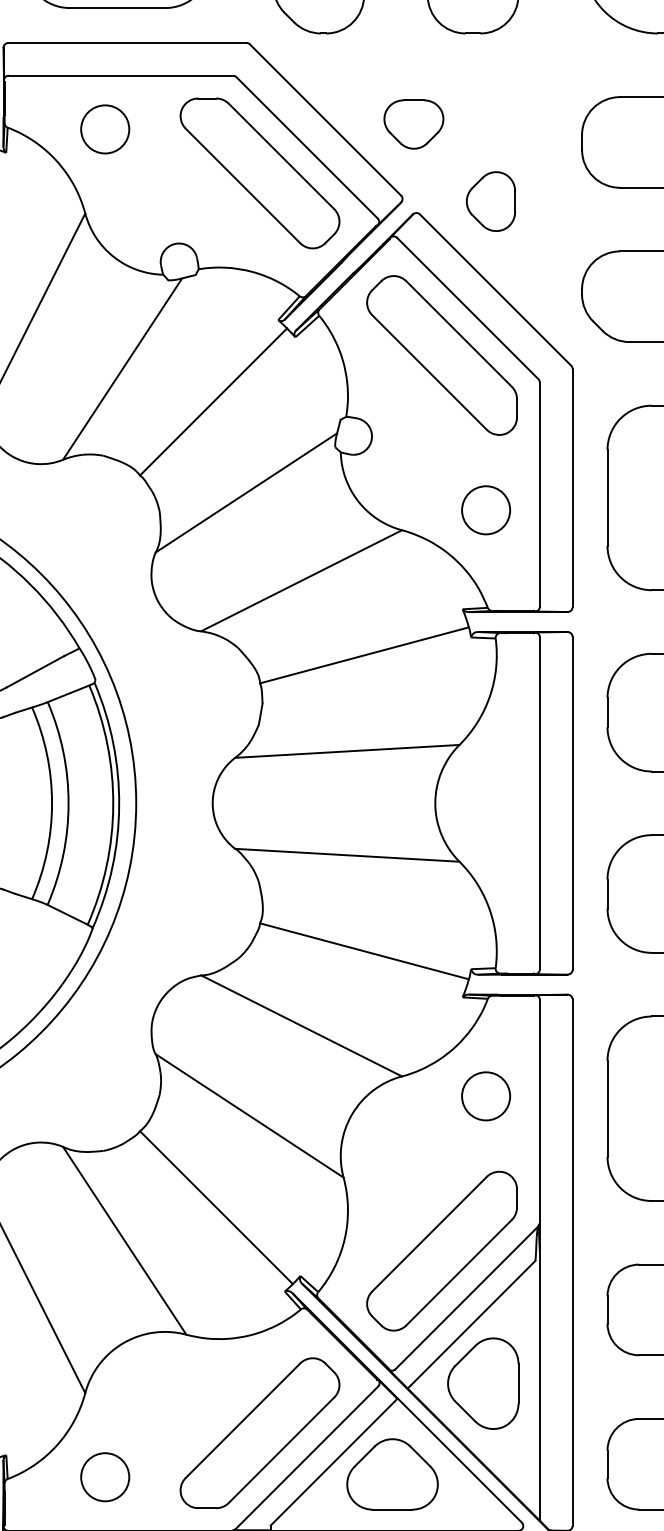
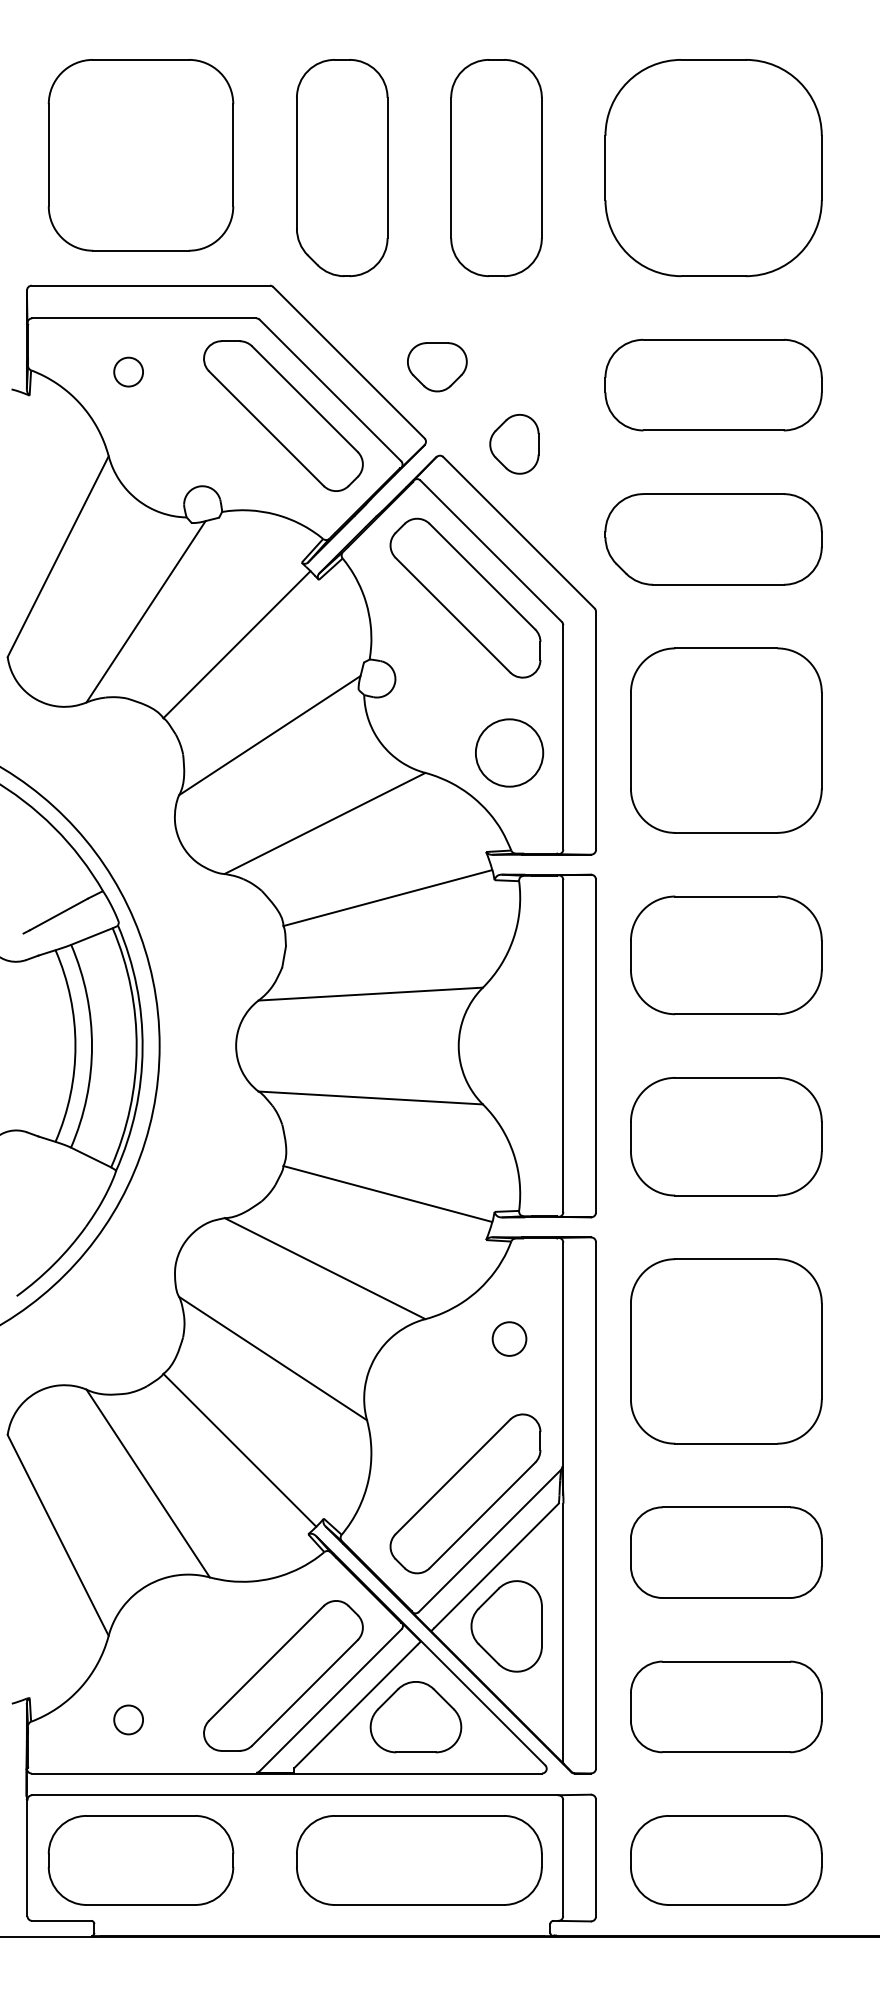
circle: (105, 129) -> (128, 372), size x0.6
circle: (486, 509) -> (509, 752), size x1.4
circle: (486, 1096) -> (509, 1339), size x0.7
circle: (105, 1476) -> (128, 1719), size x0.6

